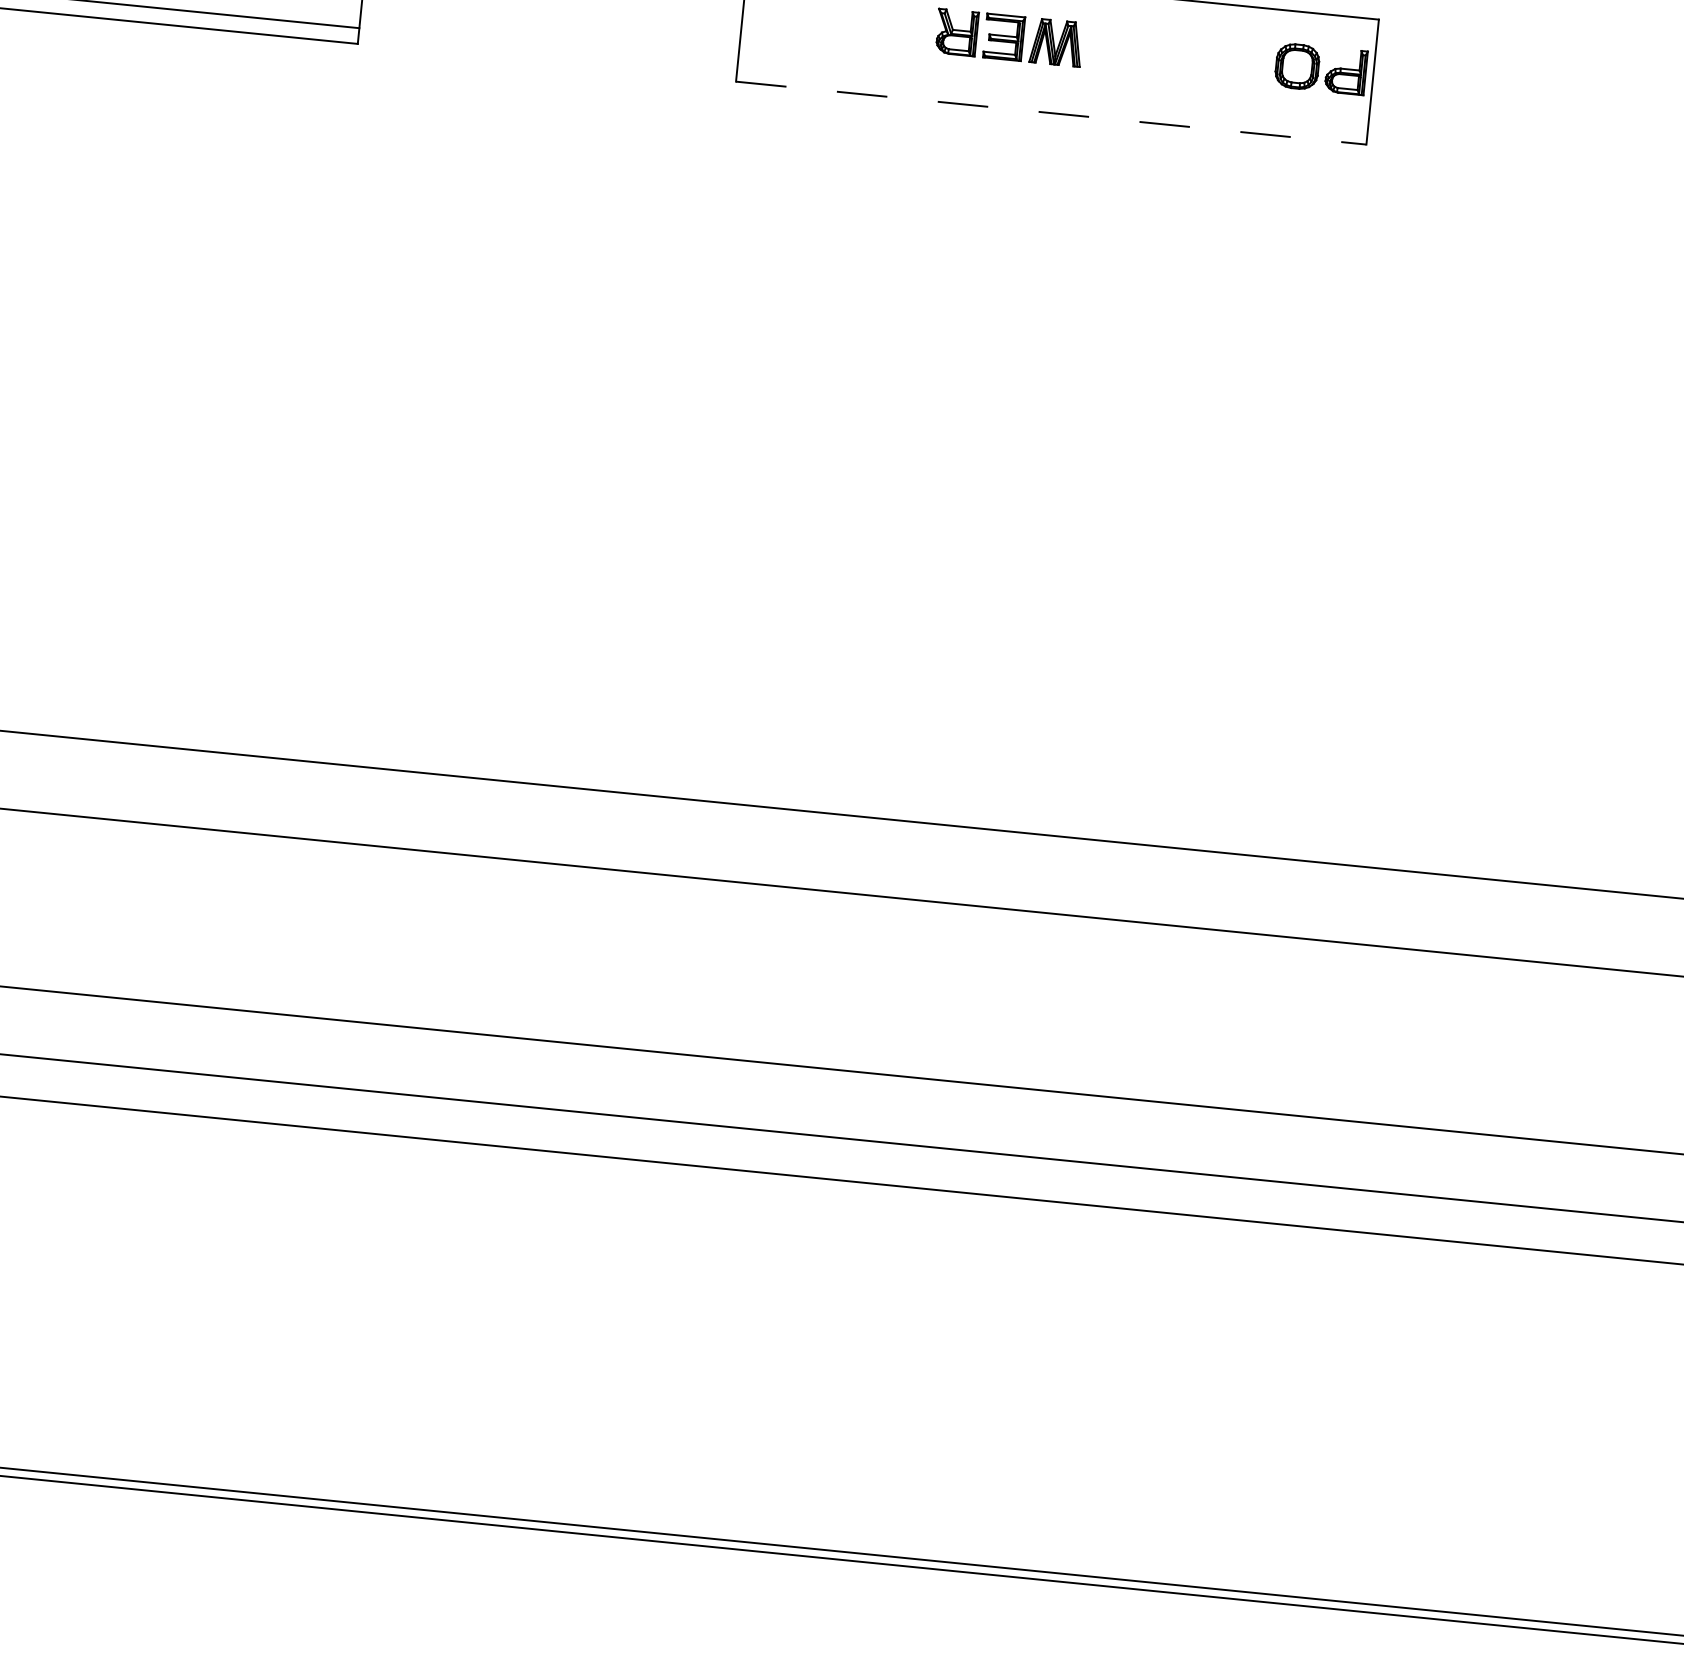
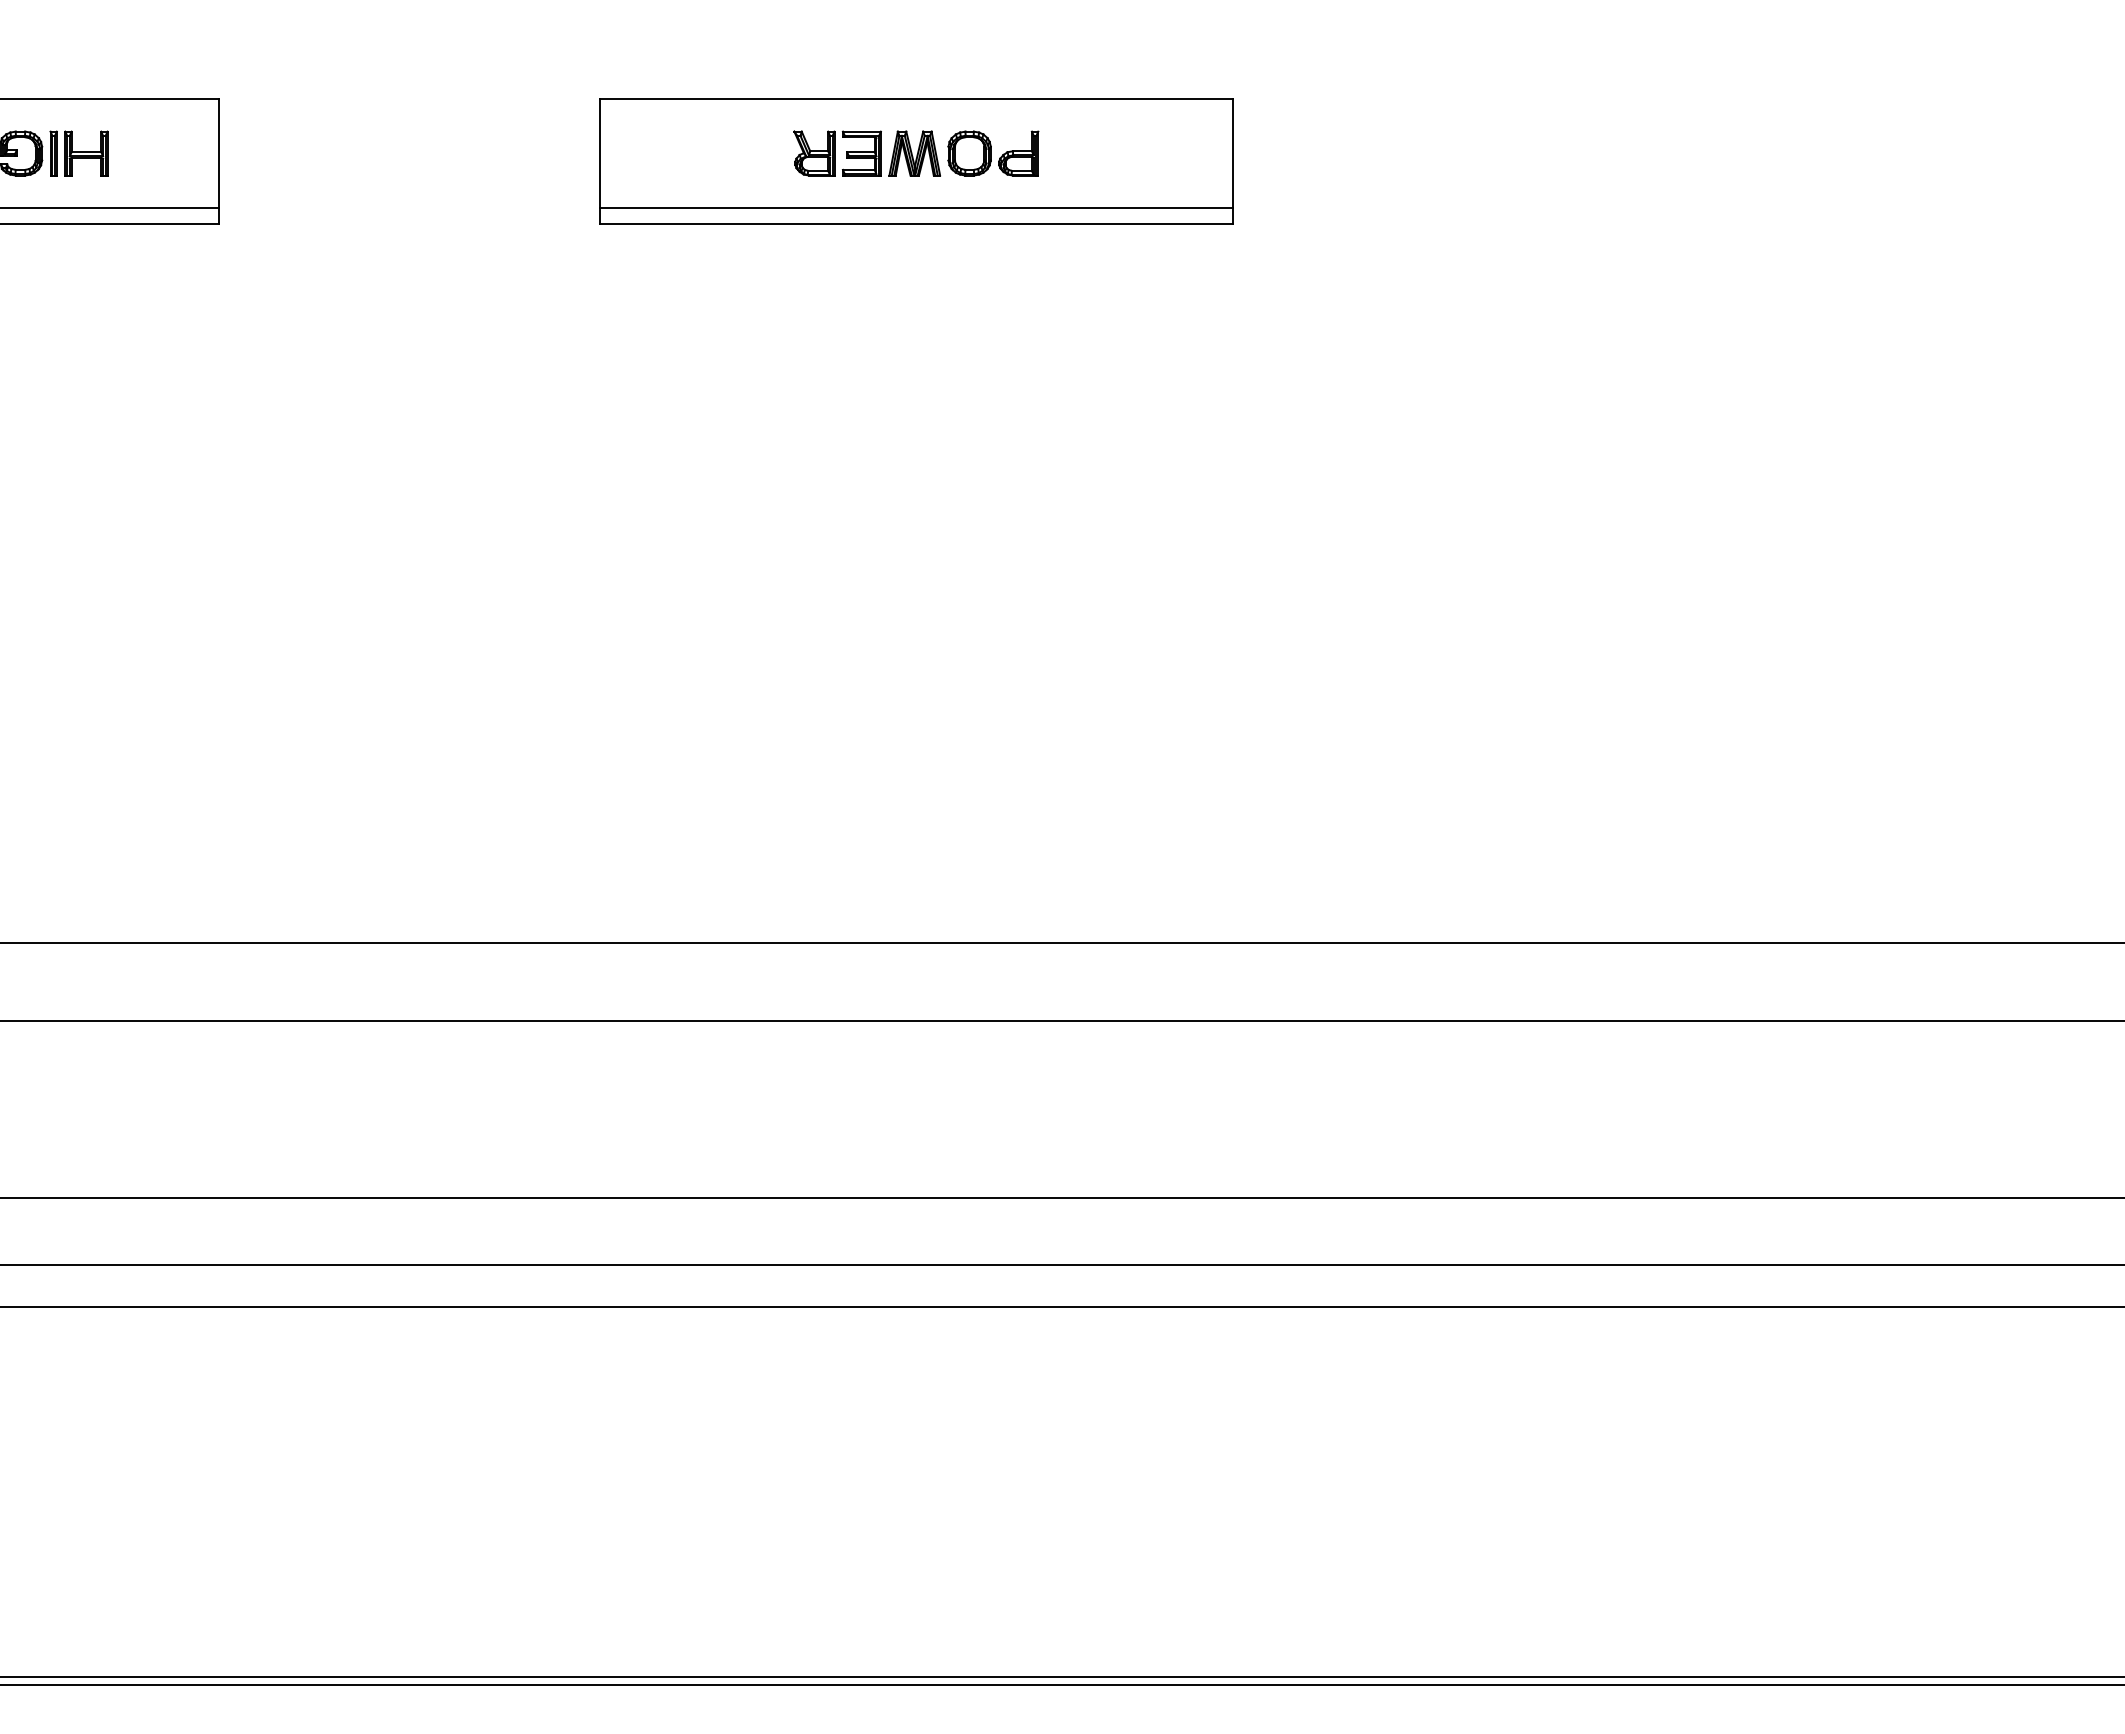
part: (1321, 68) -> (993, 153), moved
line: (1052, 97) -> (916, 208), added
line: (1051, 113) -> (916, 224), dashed -> solid

